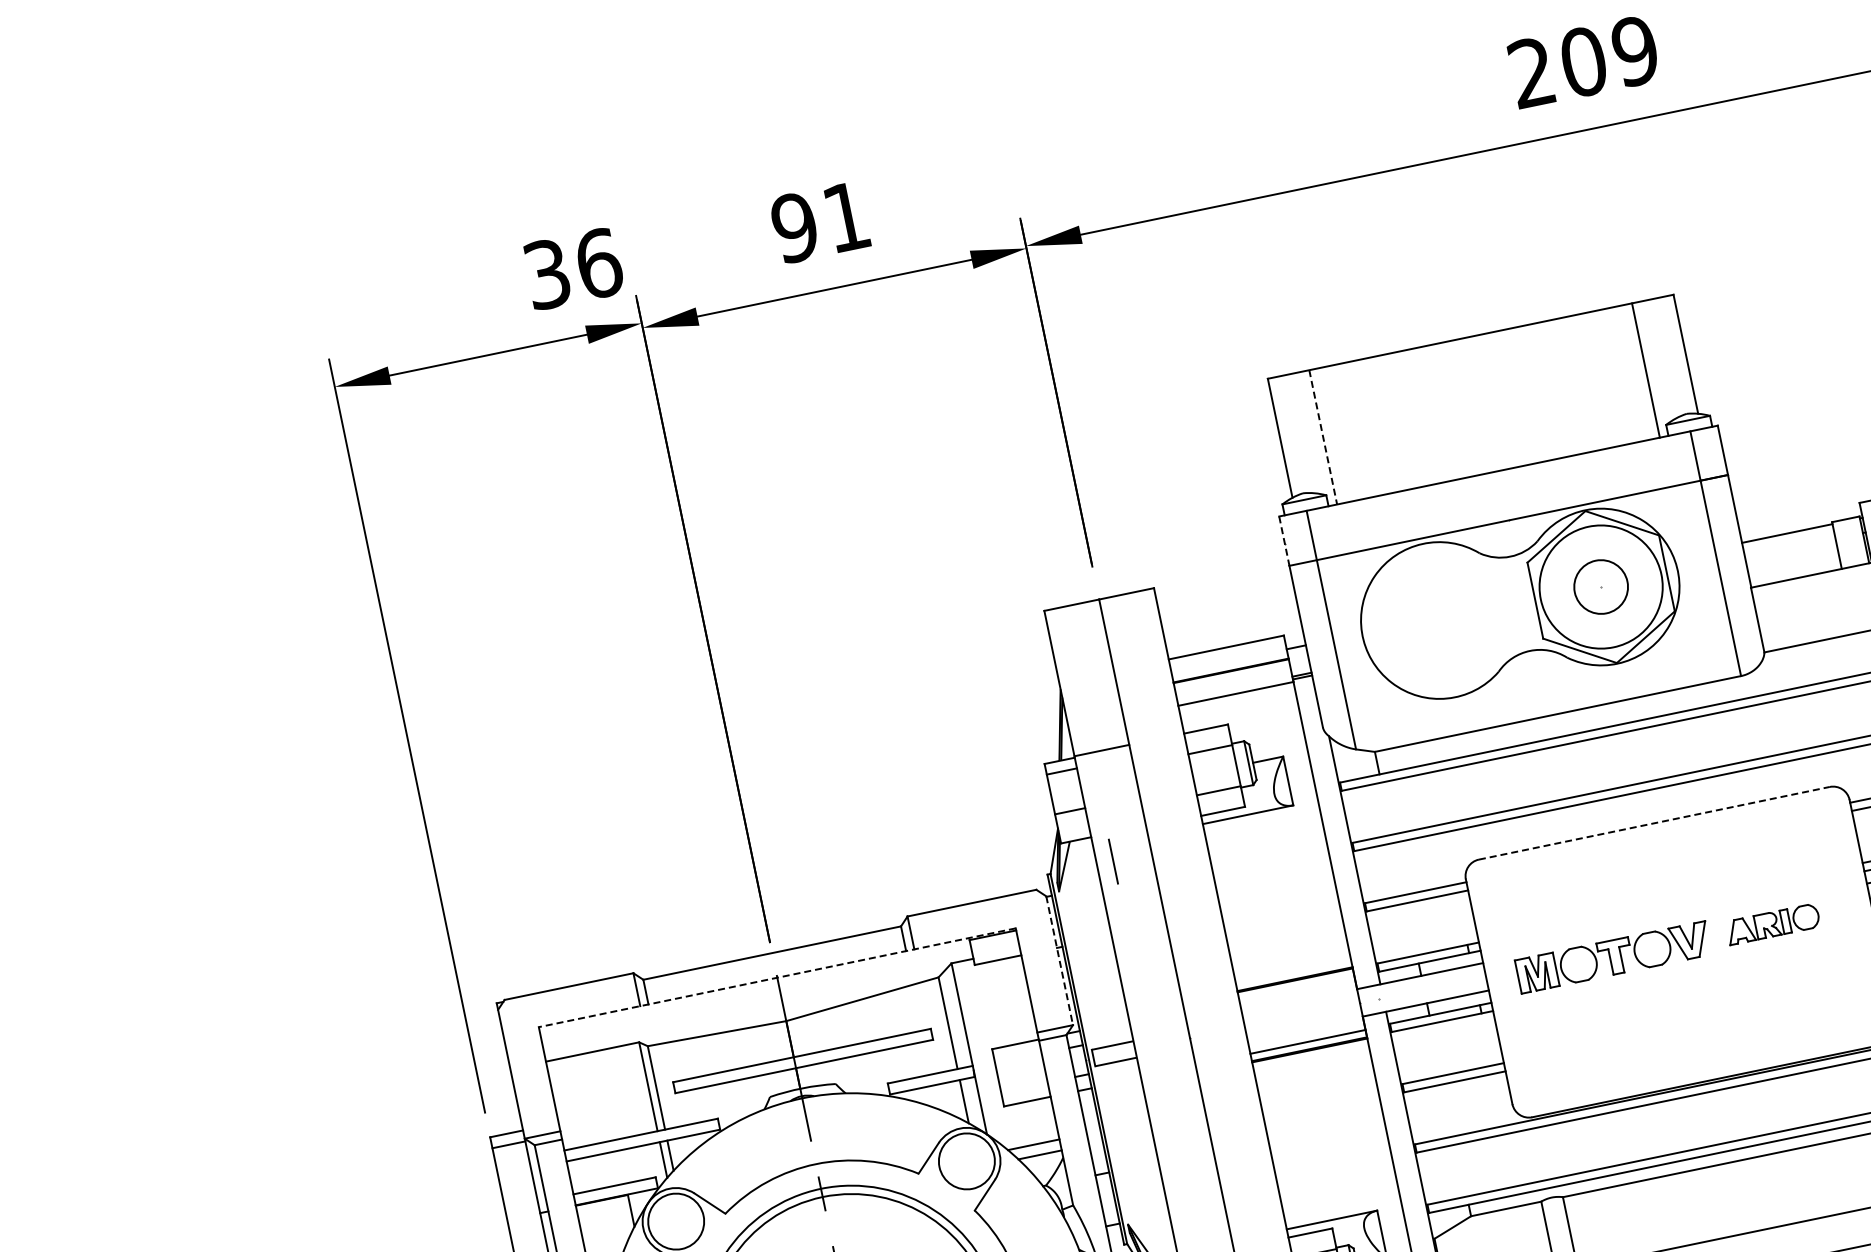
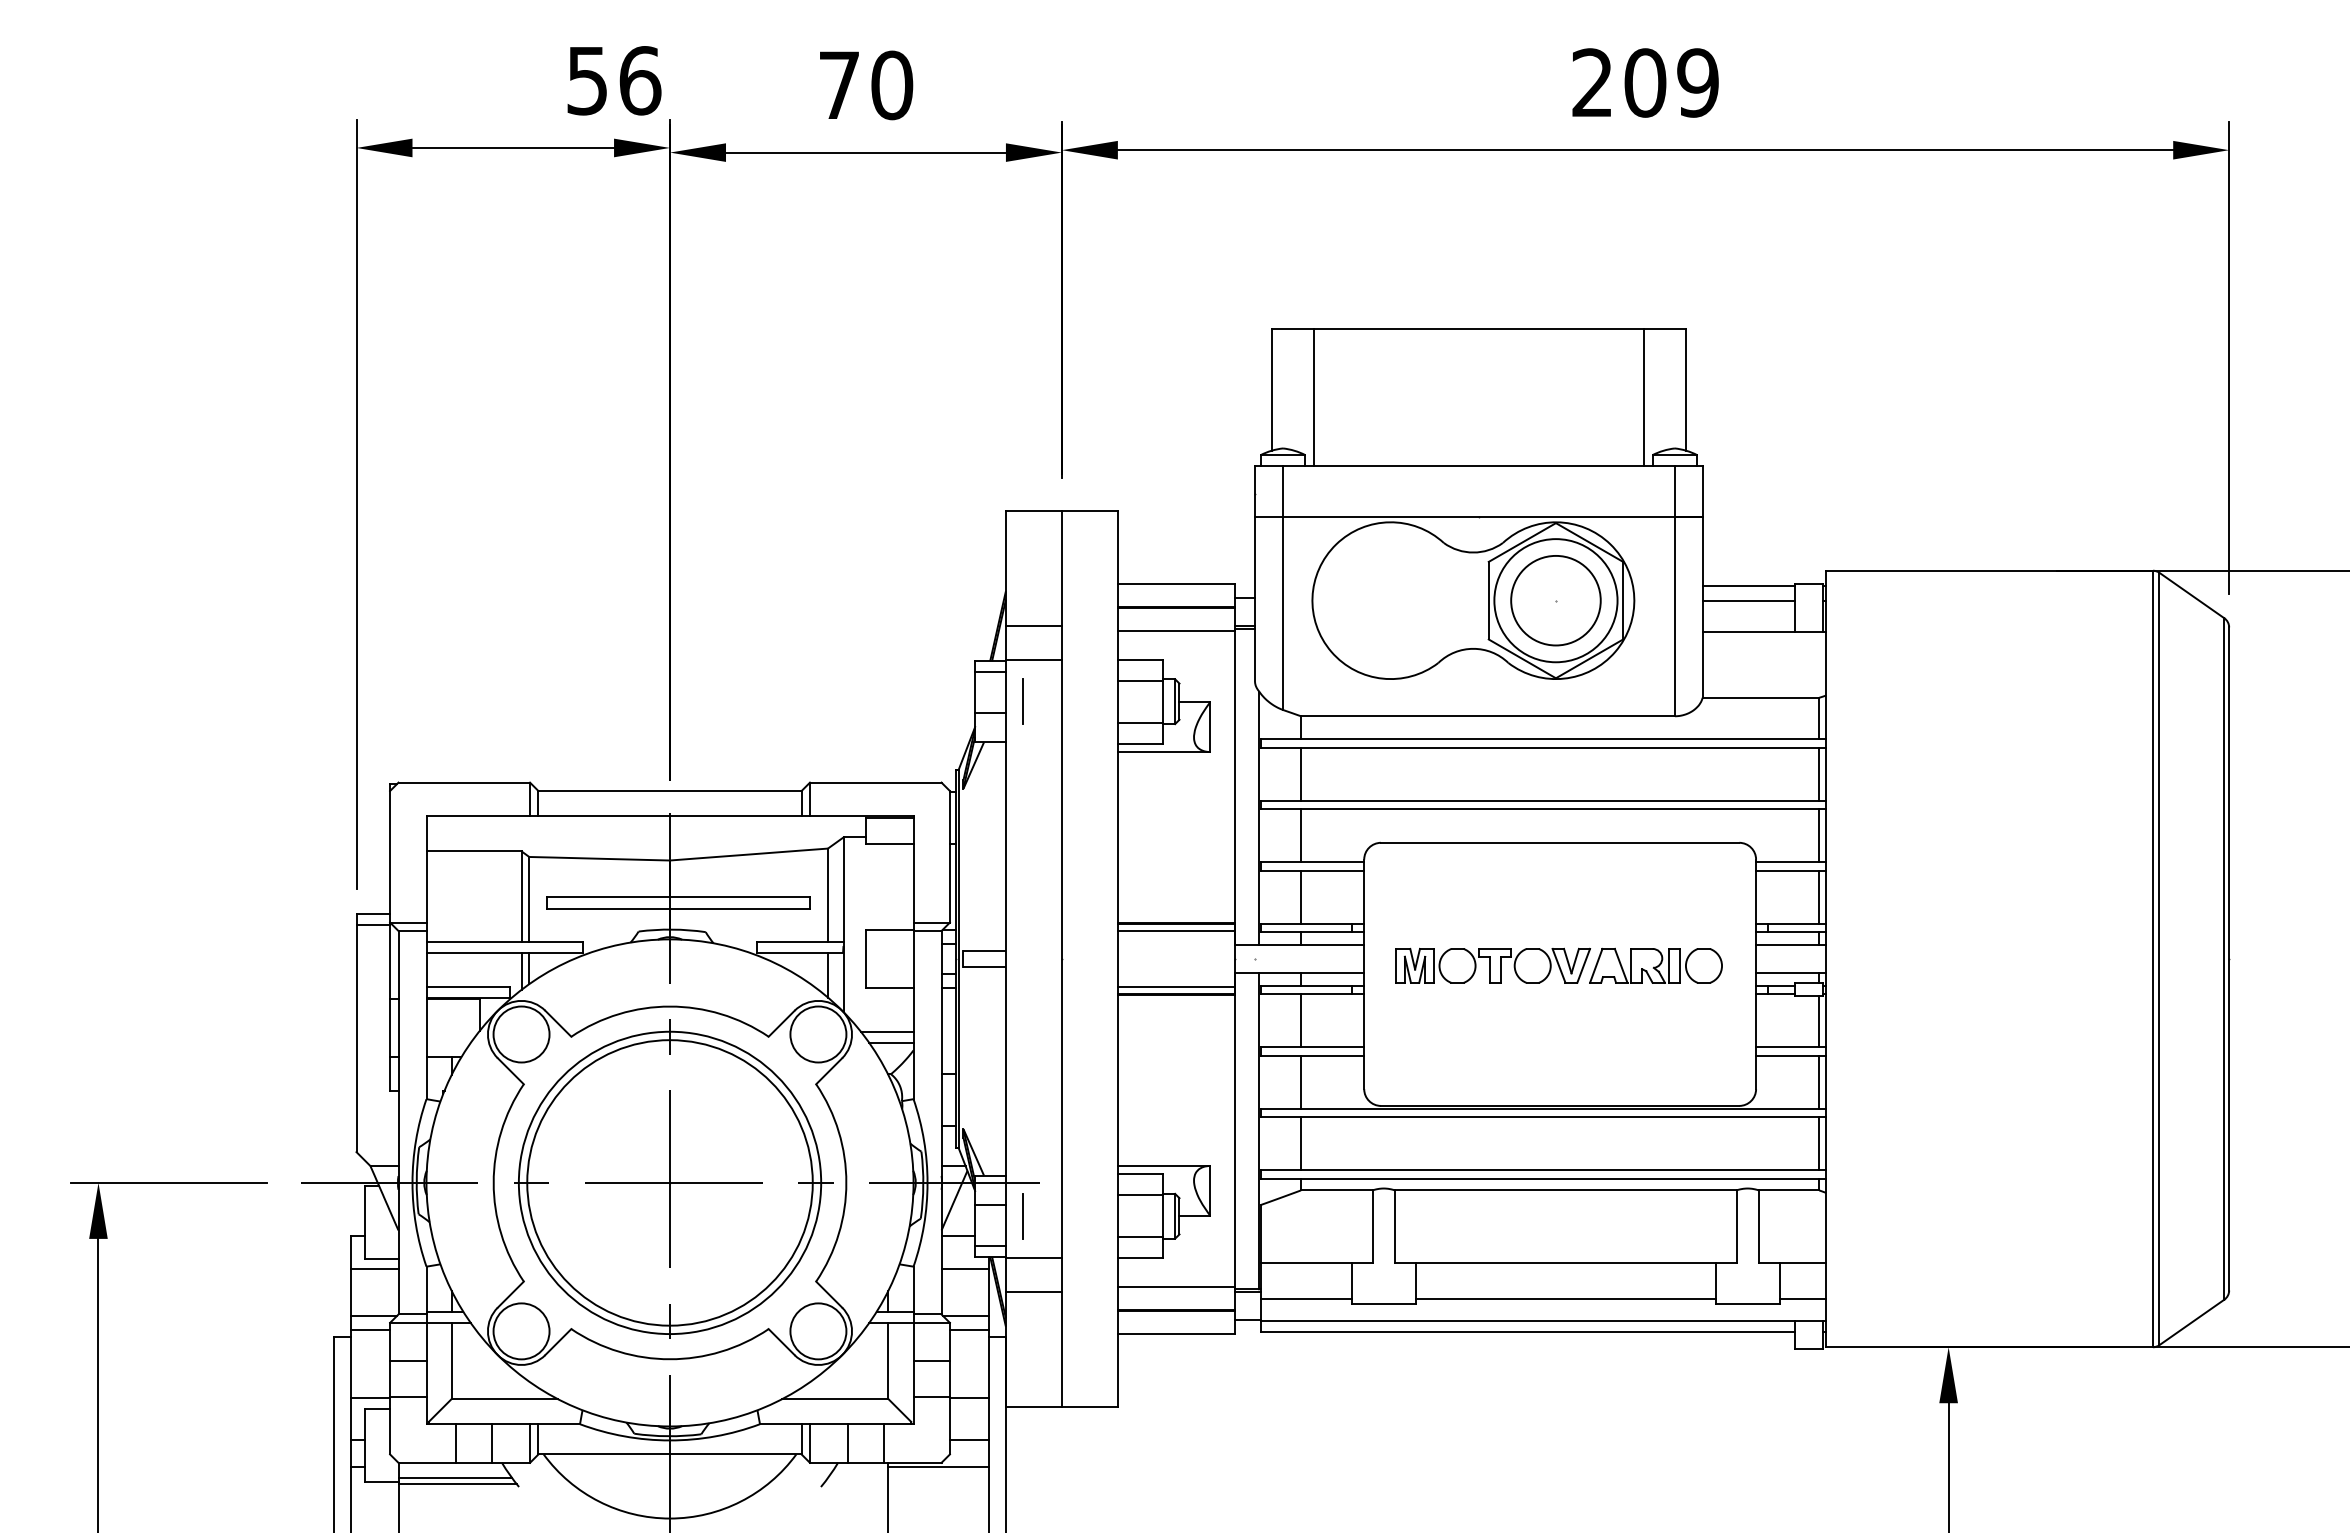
text: (820, 222) -> (865, 85), 91 -> 70
text: (547, 274) -> (587, 80), 36 -> 56
line: (1323, 437) -> (1314, 397), dashed -> solid
line: (1284, 542) -> (1255, 492), dashed -> solid
line: (1789, 547) -> (1748, 600), added
circle: (1600, 586) -> (1555, 600), size x1.67
line: (1094, 717) -> (1033, 625), added
line: (1387, 807) -> (1301, 773), added
line: (1654, 822) -> (1560, 842), dashed -> solid
line: (1113, 861) -> (1022, 701), moved
line: (1399, 868) -> (1301, 835), added
part: (1772, 924) -> (1655, 965), size x1.43
line: (1412, 929) -> (1301, 897), added
line: (1059, 960) -> (949, 856), dashed -> solid
line: (777, 977) -> (670, 816), dashed -> solid
line: (1296, 987) -> (1176, 931), added
line: (1437, 1049) -> (1301, 1020), added
line: (1449, 1109) -> (1301, 1081), added
line: (1462, 1170) -> (1301, 1143), added

